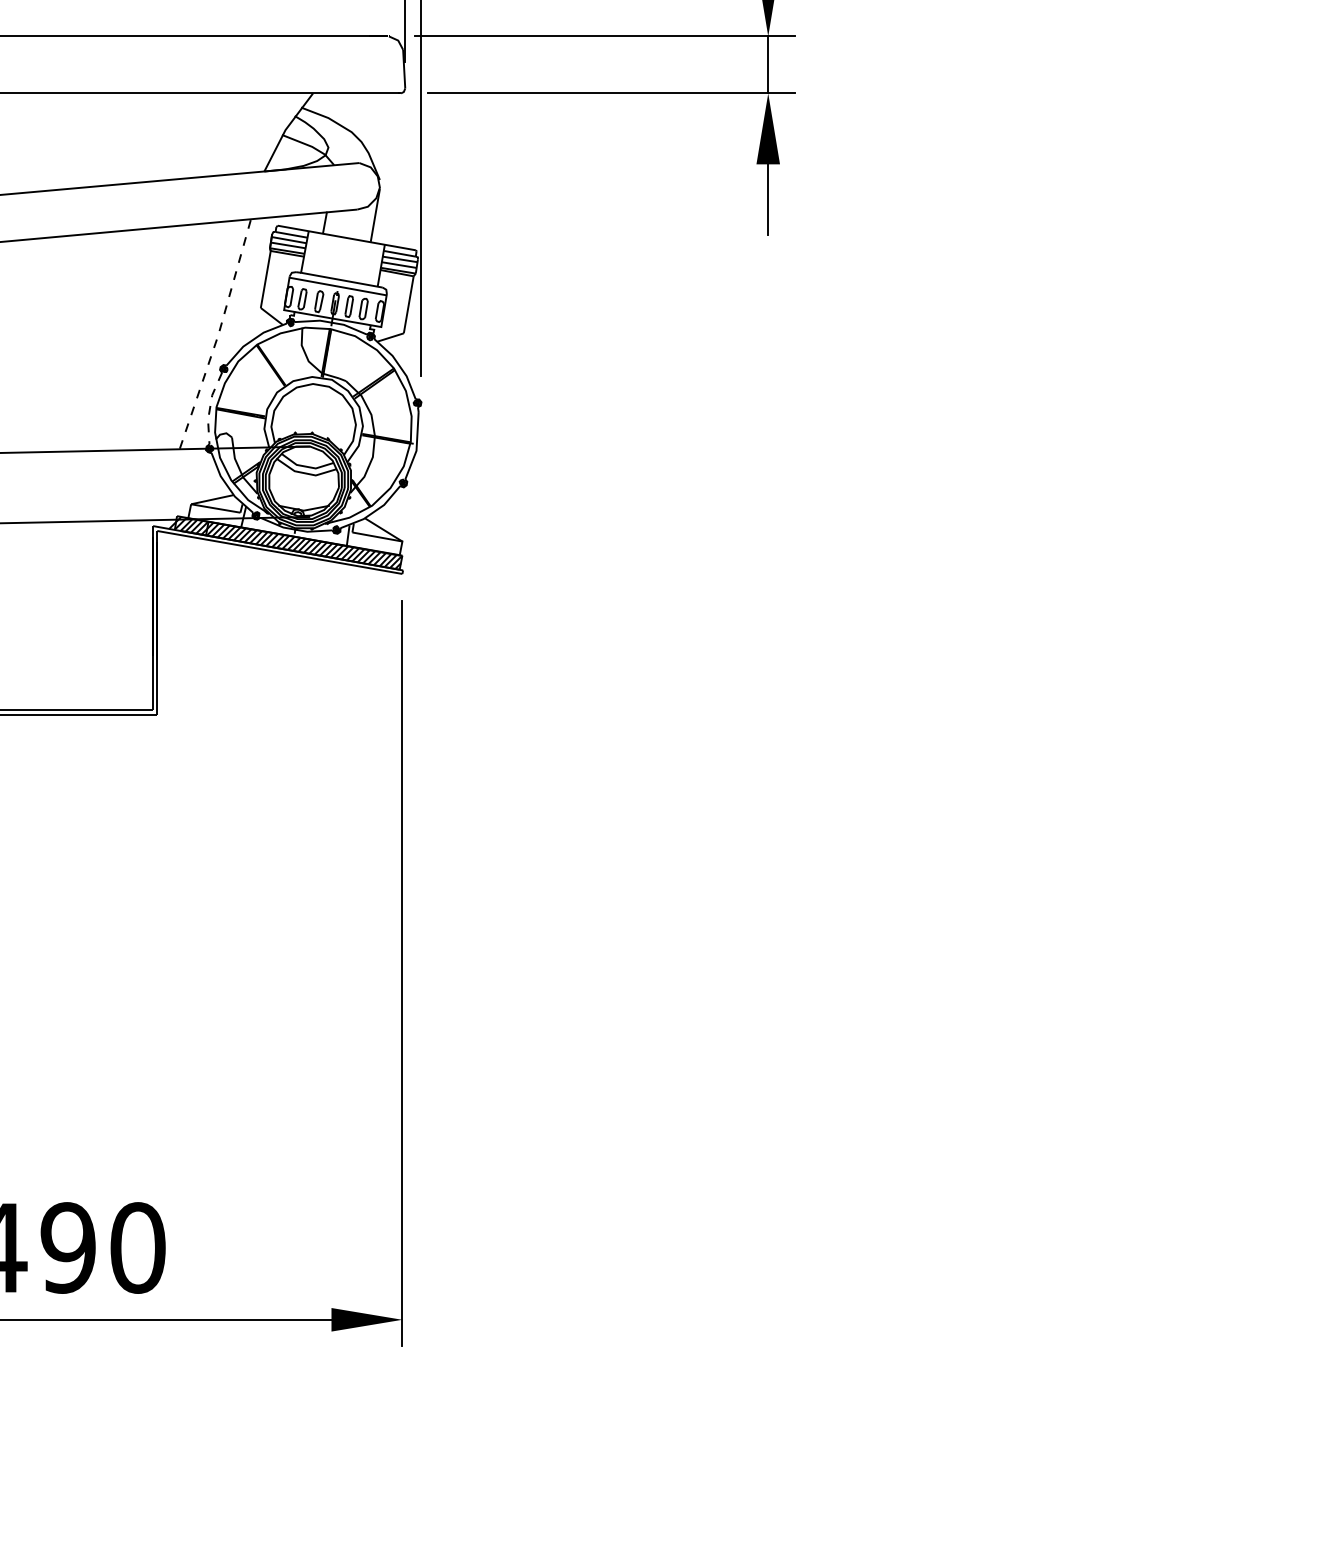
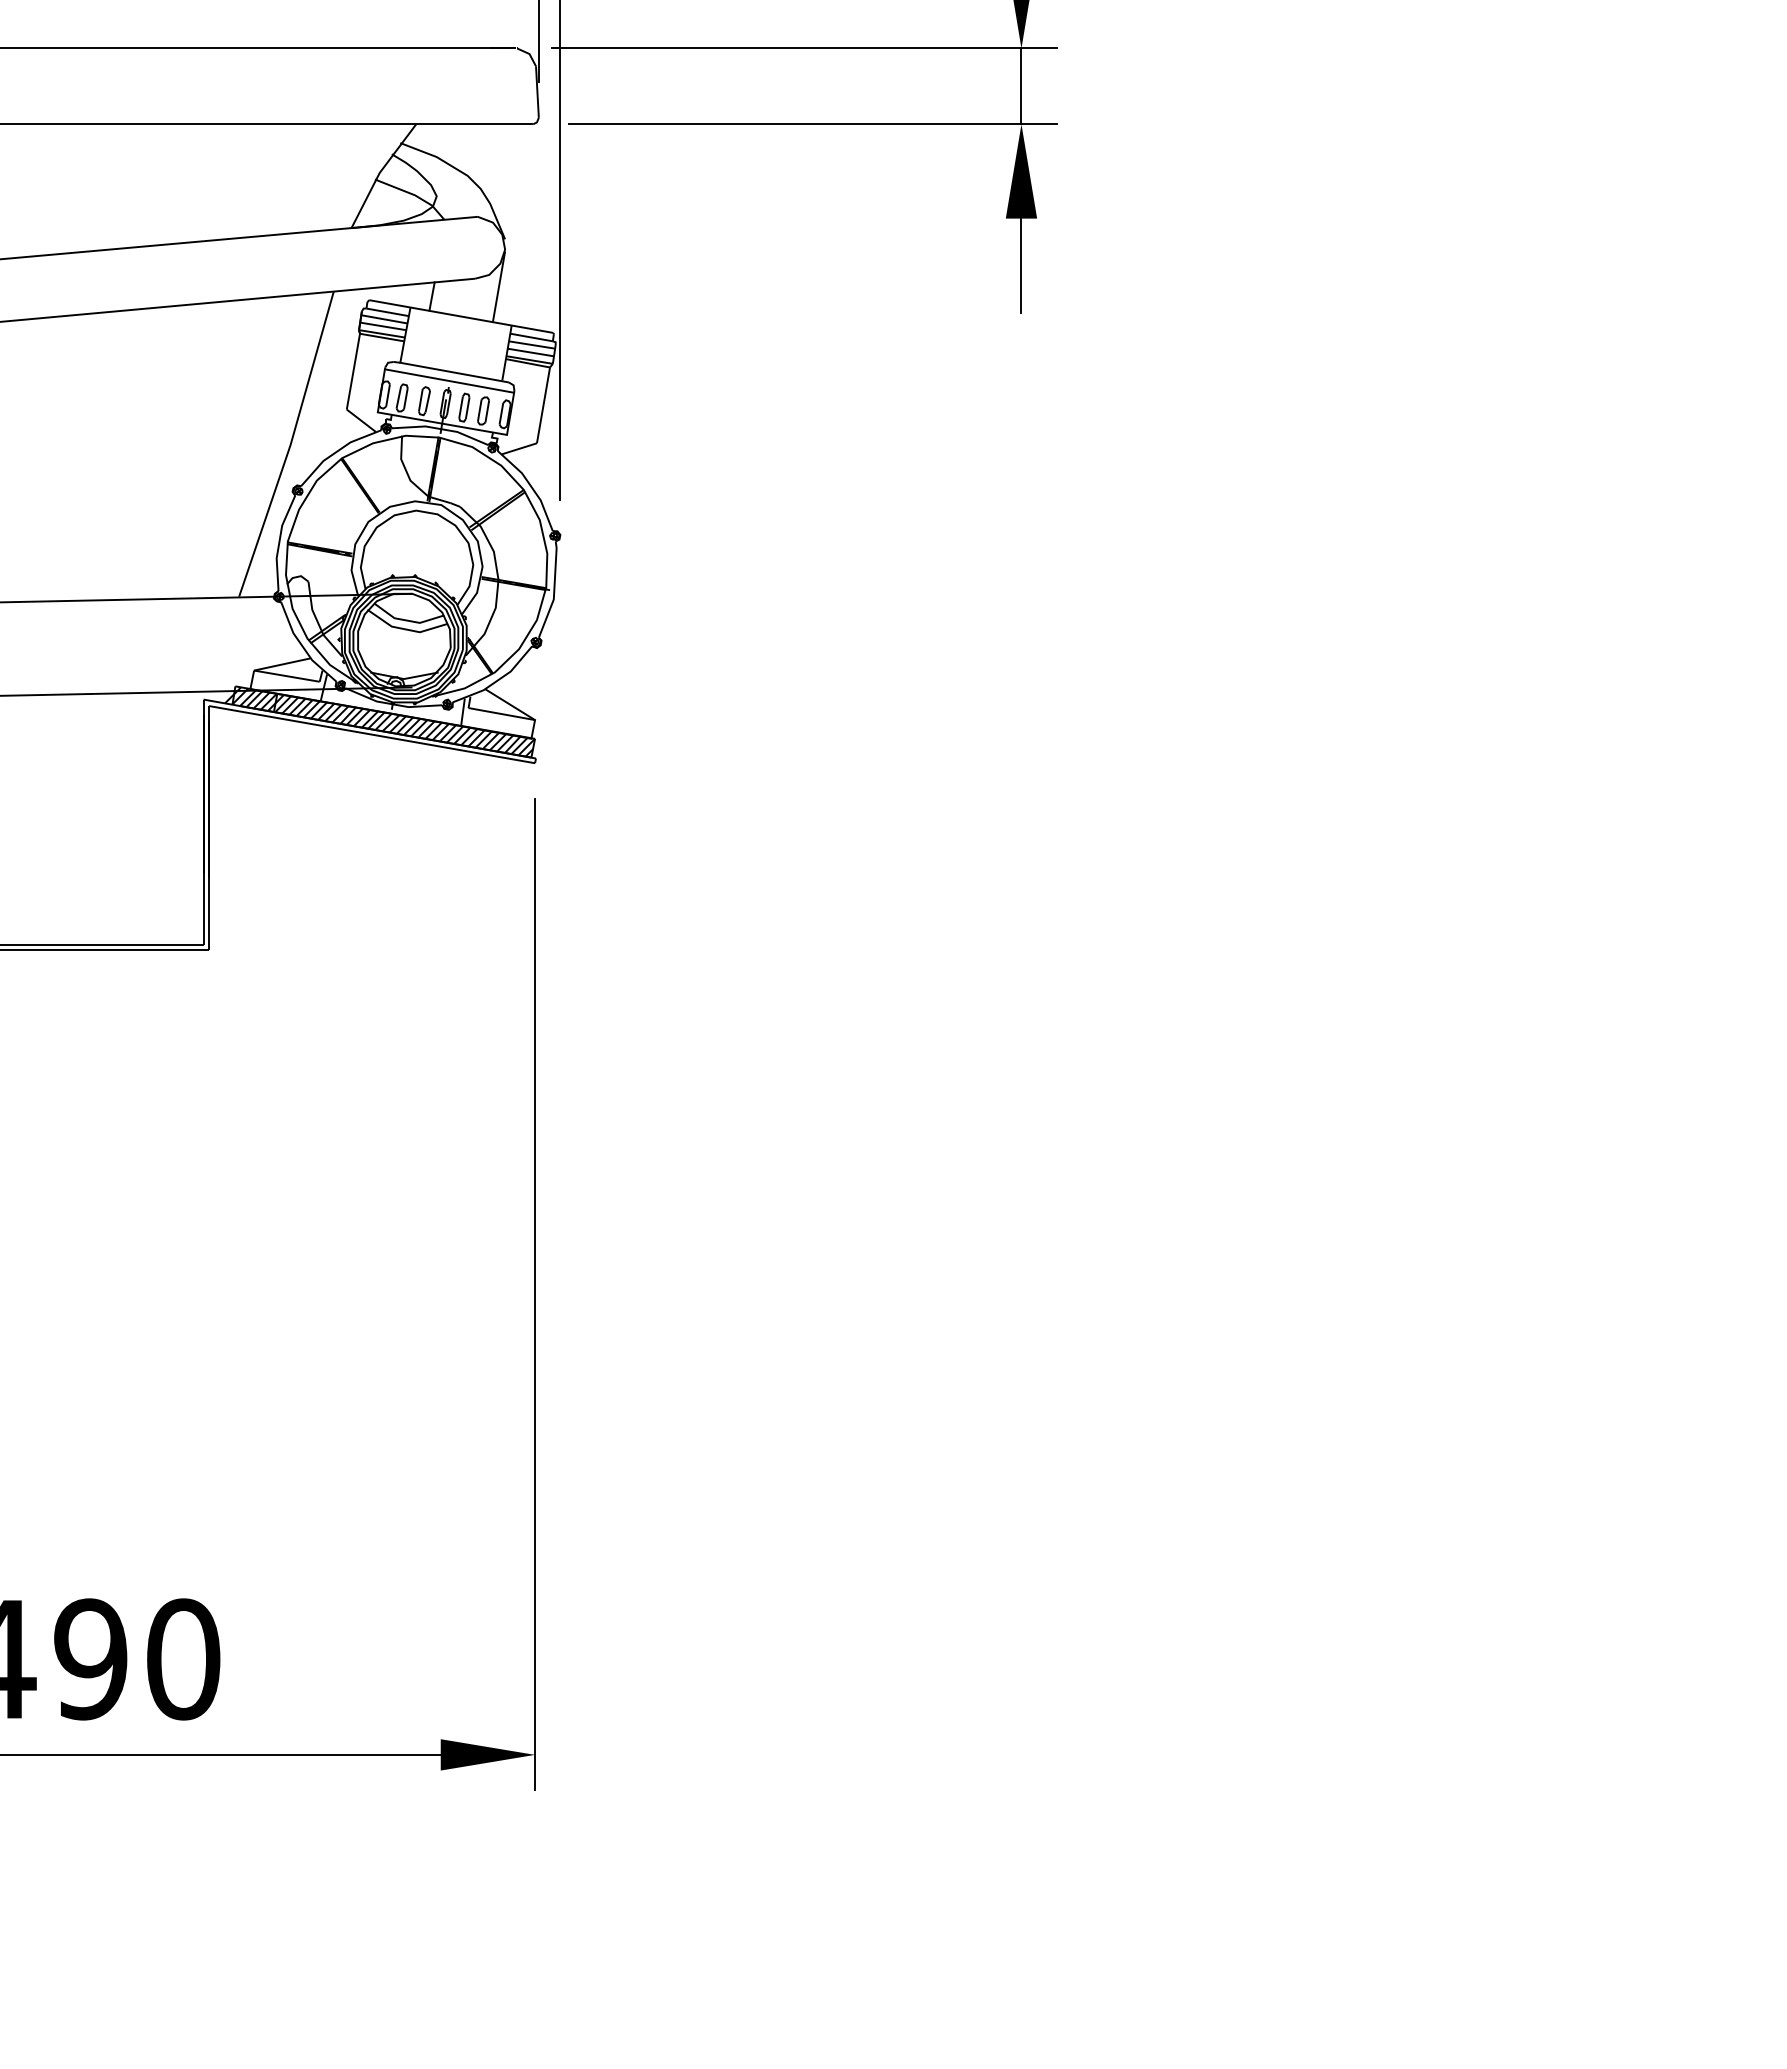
line: (218, 335) -> (290, 445), dashed -> solid
line: (210, 407) -> (279, 541), dashed -> solid

